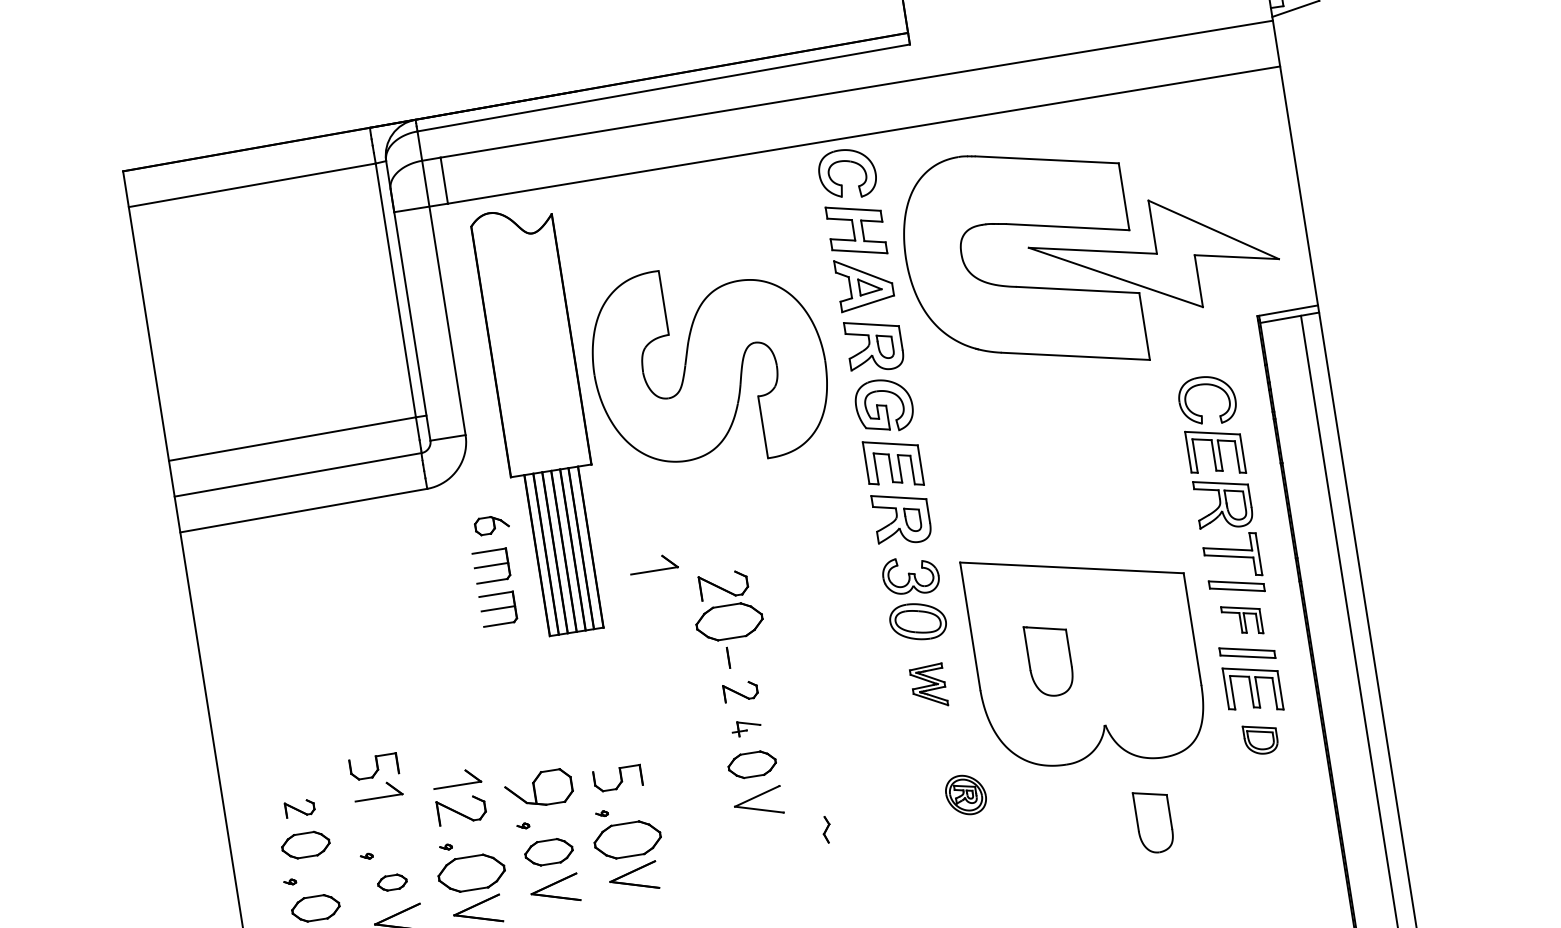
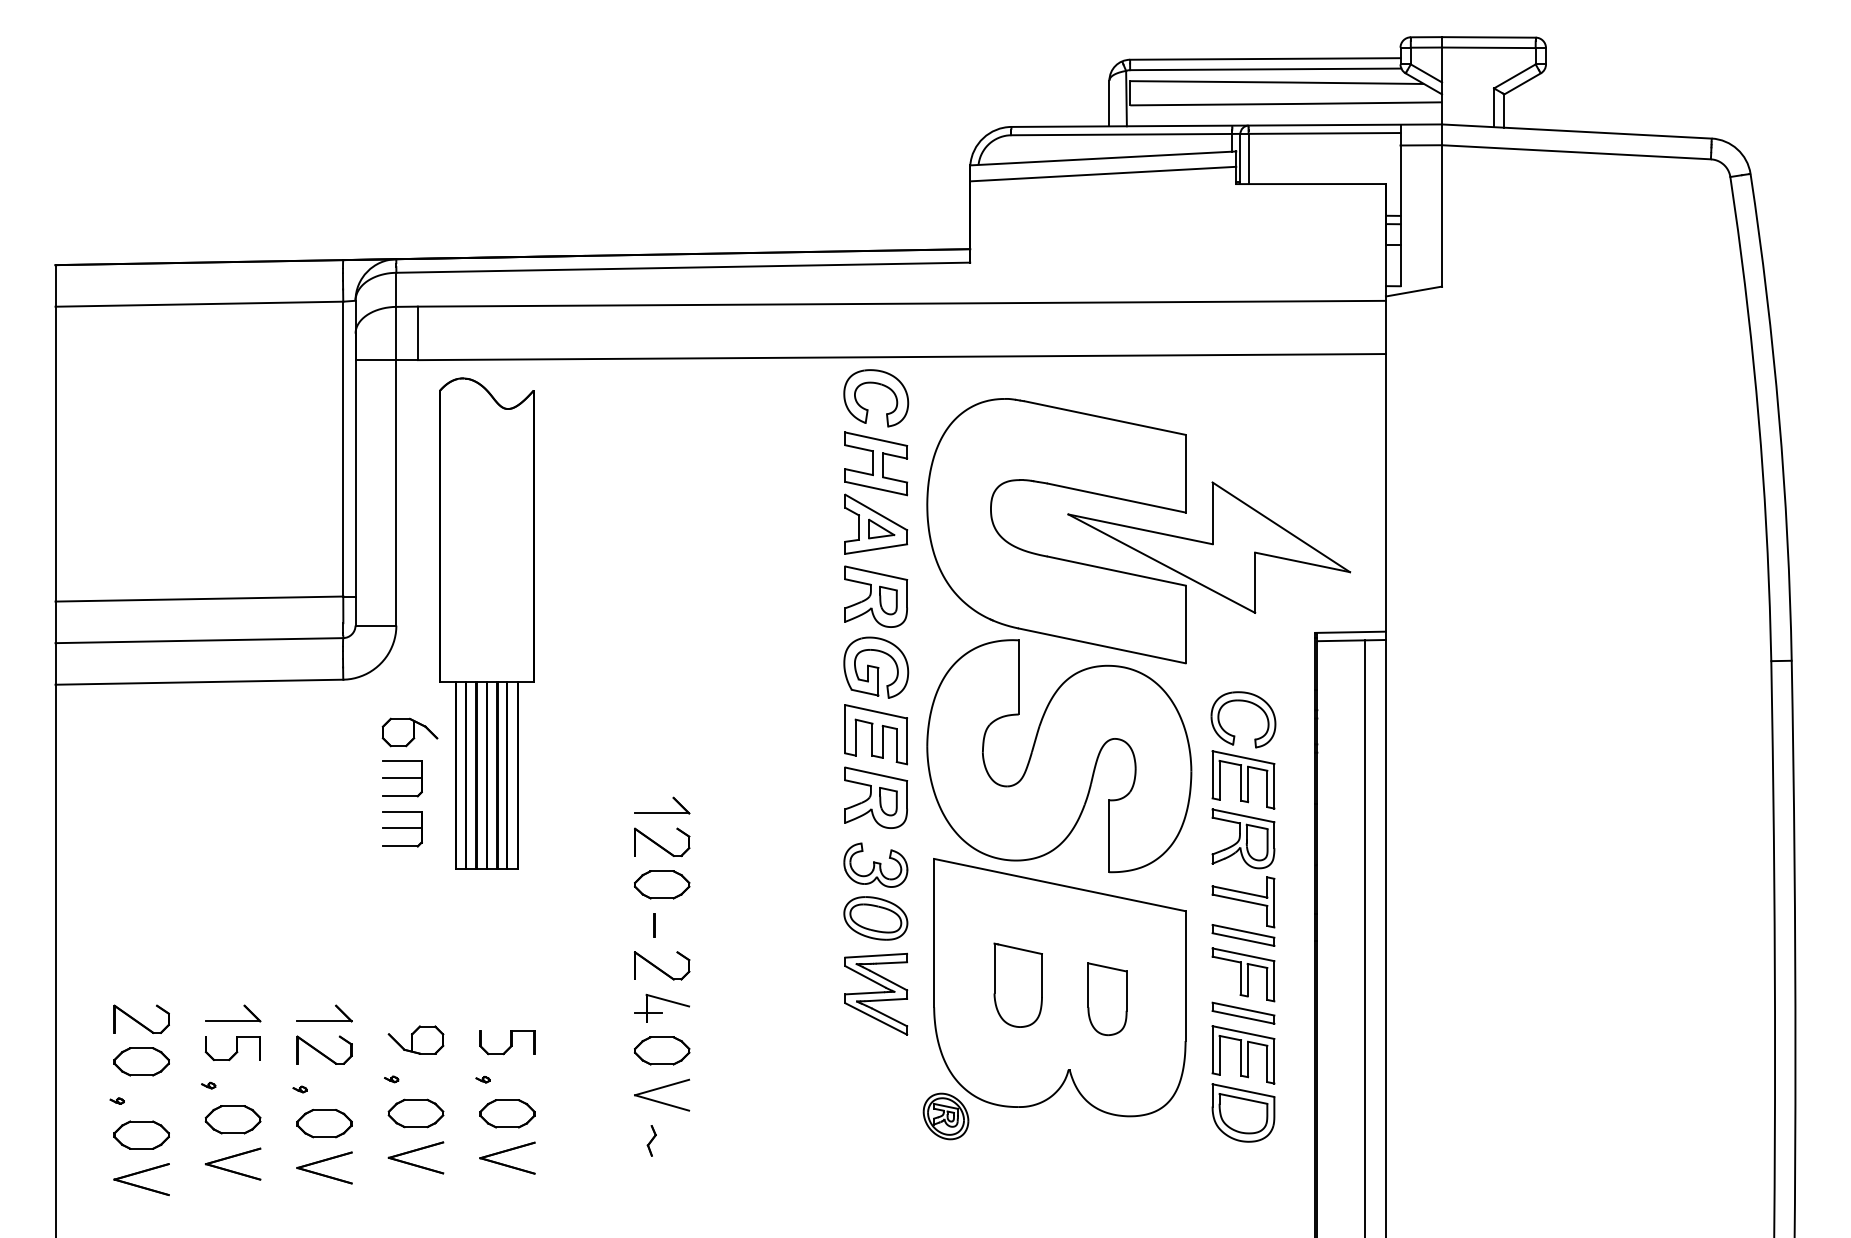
part: (709, 365) -> (1059, 756), moved
part: (491, 525) -> (409, 732), size x1.43
part: (654, 569) -> (662, 812), moved
part: (1242, 619) -> (1243, 974), size x1.43
part: (729, 621) -> (662, 884), size x0.71
part: (928, 686) -> (876, 993), size x1.67
part: (740, 691) -> (662, 965), size x1.43
part: (745, 727) -> (661, 1007), size x1.67
part: (1260, 738) -> (1243, 1112), size x1.67
part: (373, 767) -> (232, 1048), moved
part: (538, 788) -> (415, 1039), size x0.71
part: (965, 795) -> (945, 1116), moved
part: (299, 807) -> (141, 1018), size x1.67
part: (1154, 821) -> (1107, 999), moved
part: (826, 829) -> (651, 1140), moved
part: (627, 839) -> (507, 1113), size x0.71
part: (471, 873) -> (324, 1123), size x0.71
part: (391, 882) -> (232, 1119), size x1.67

